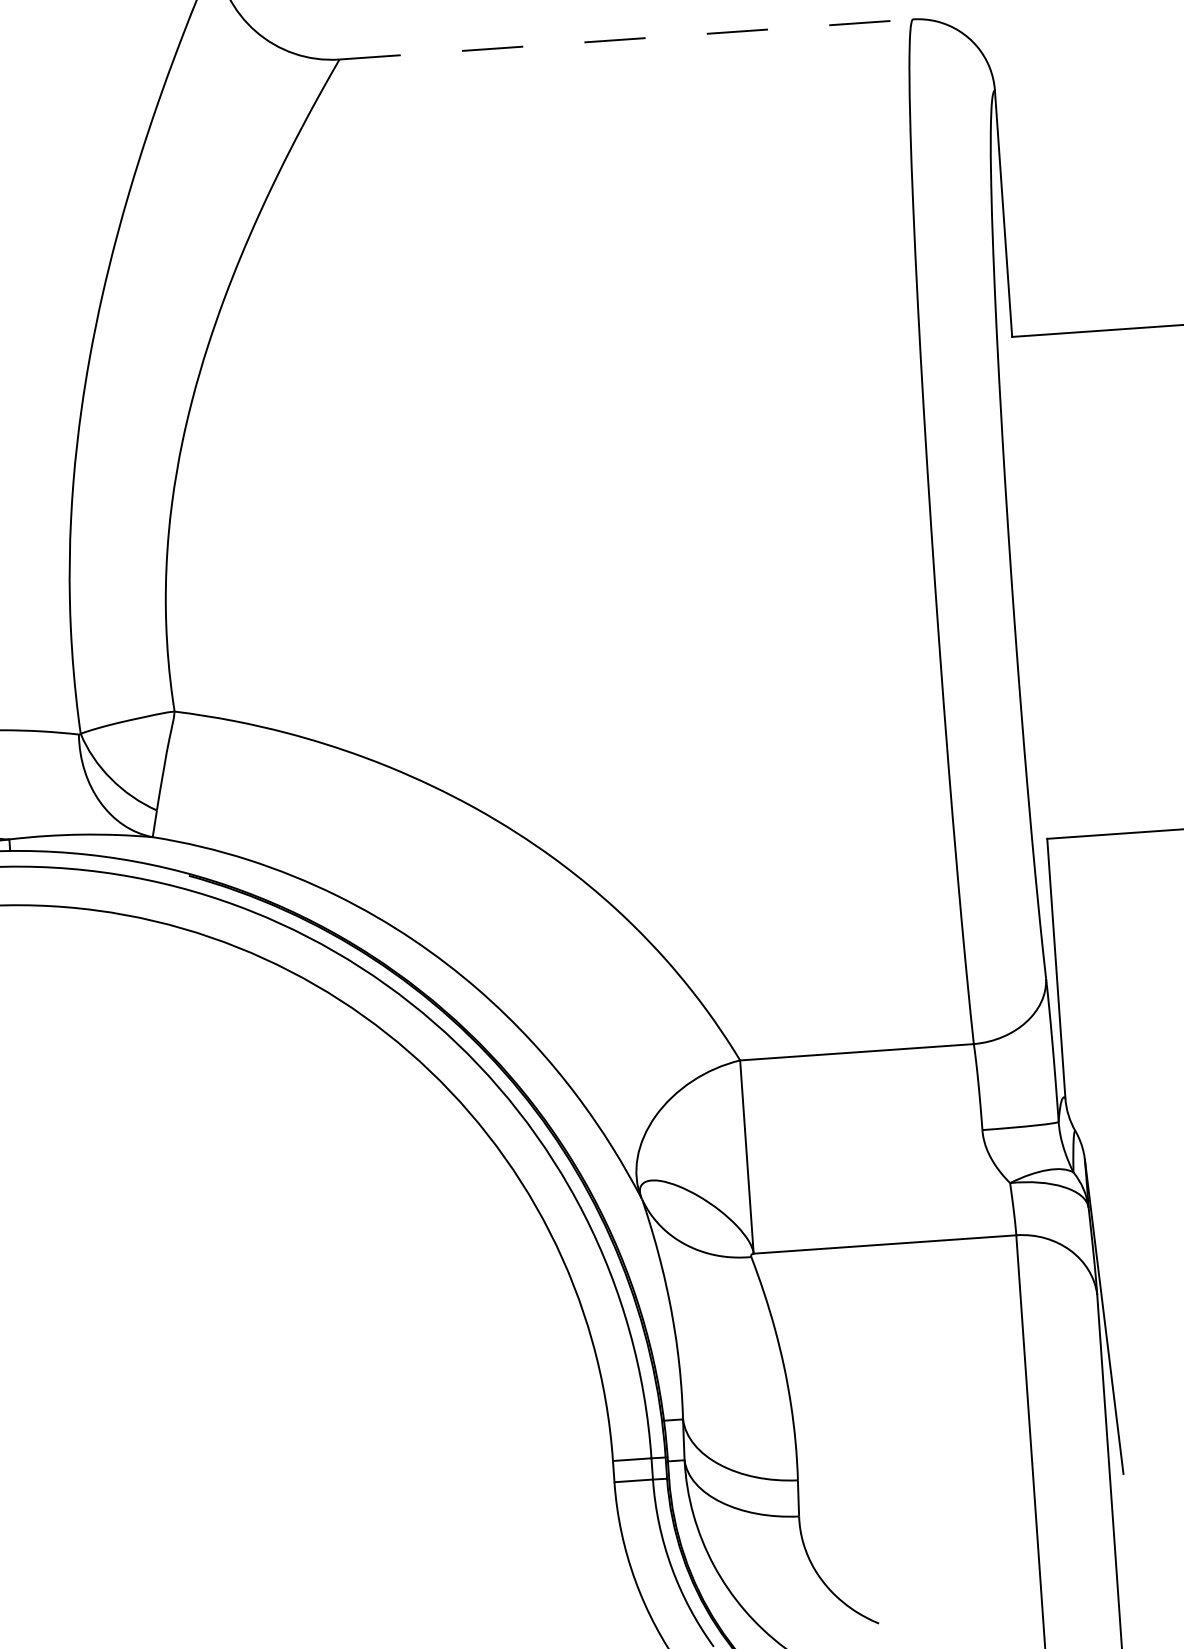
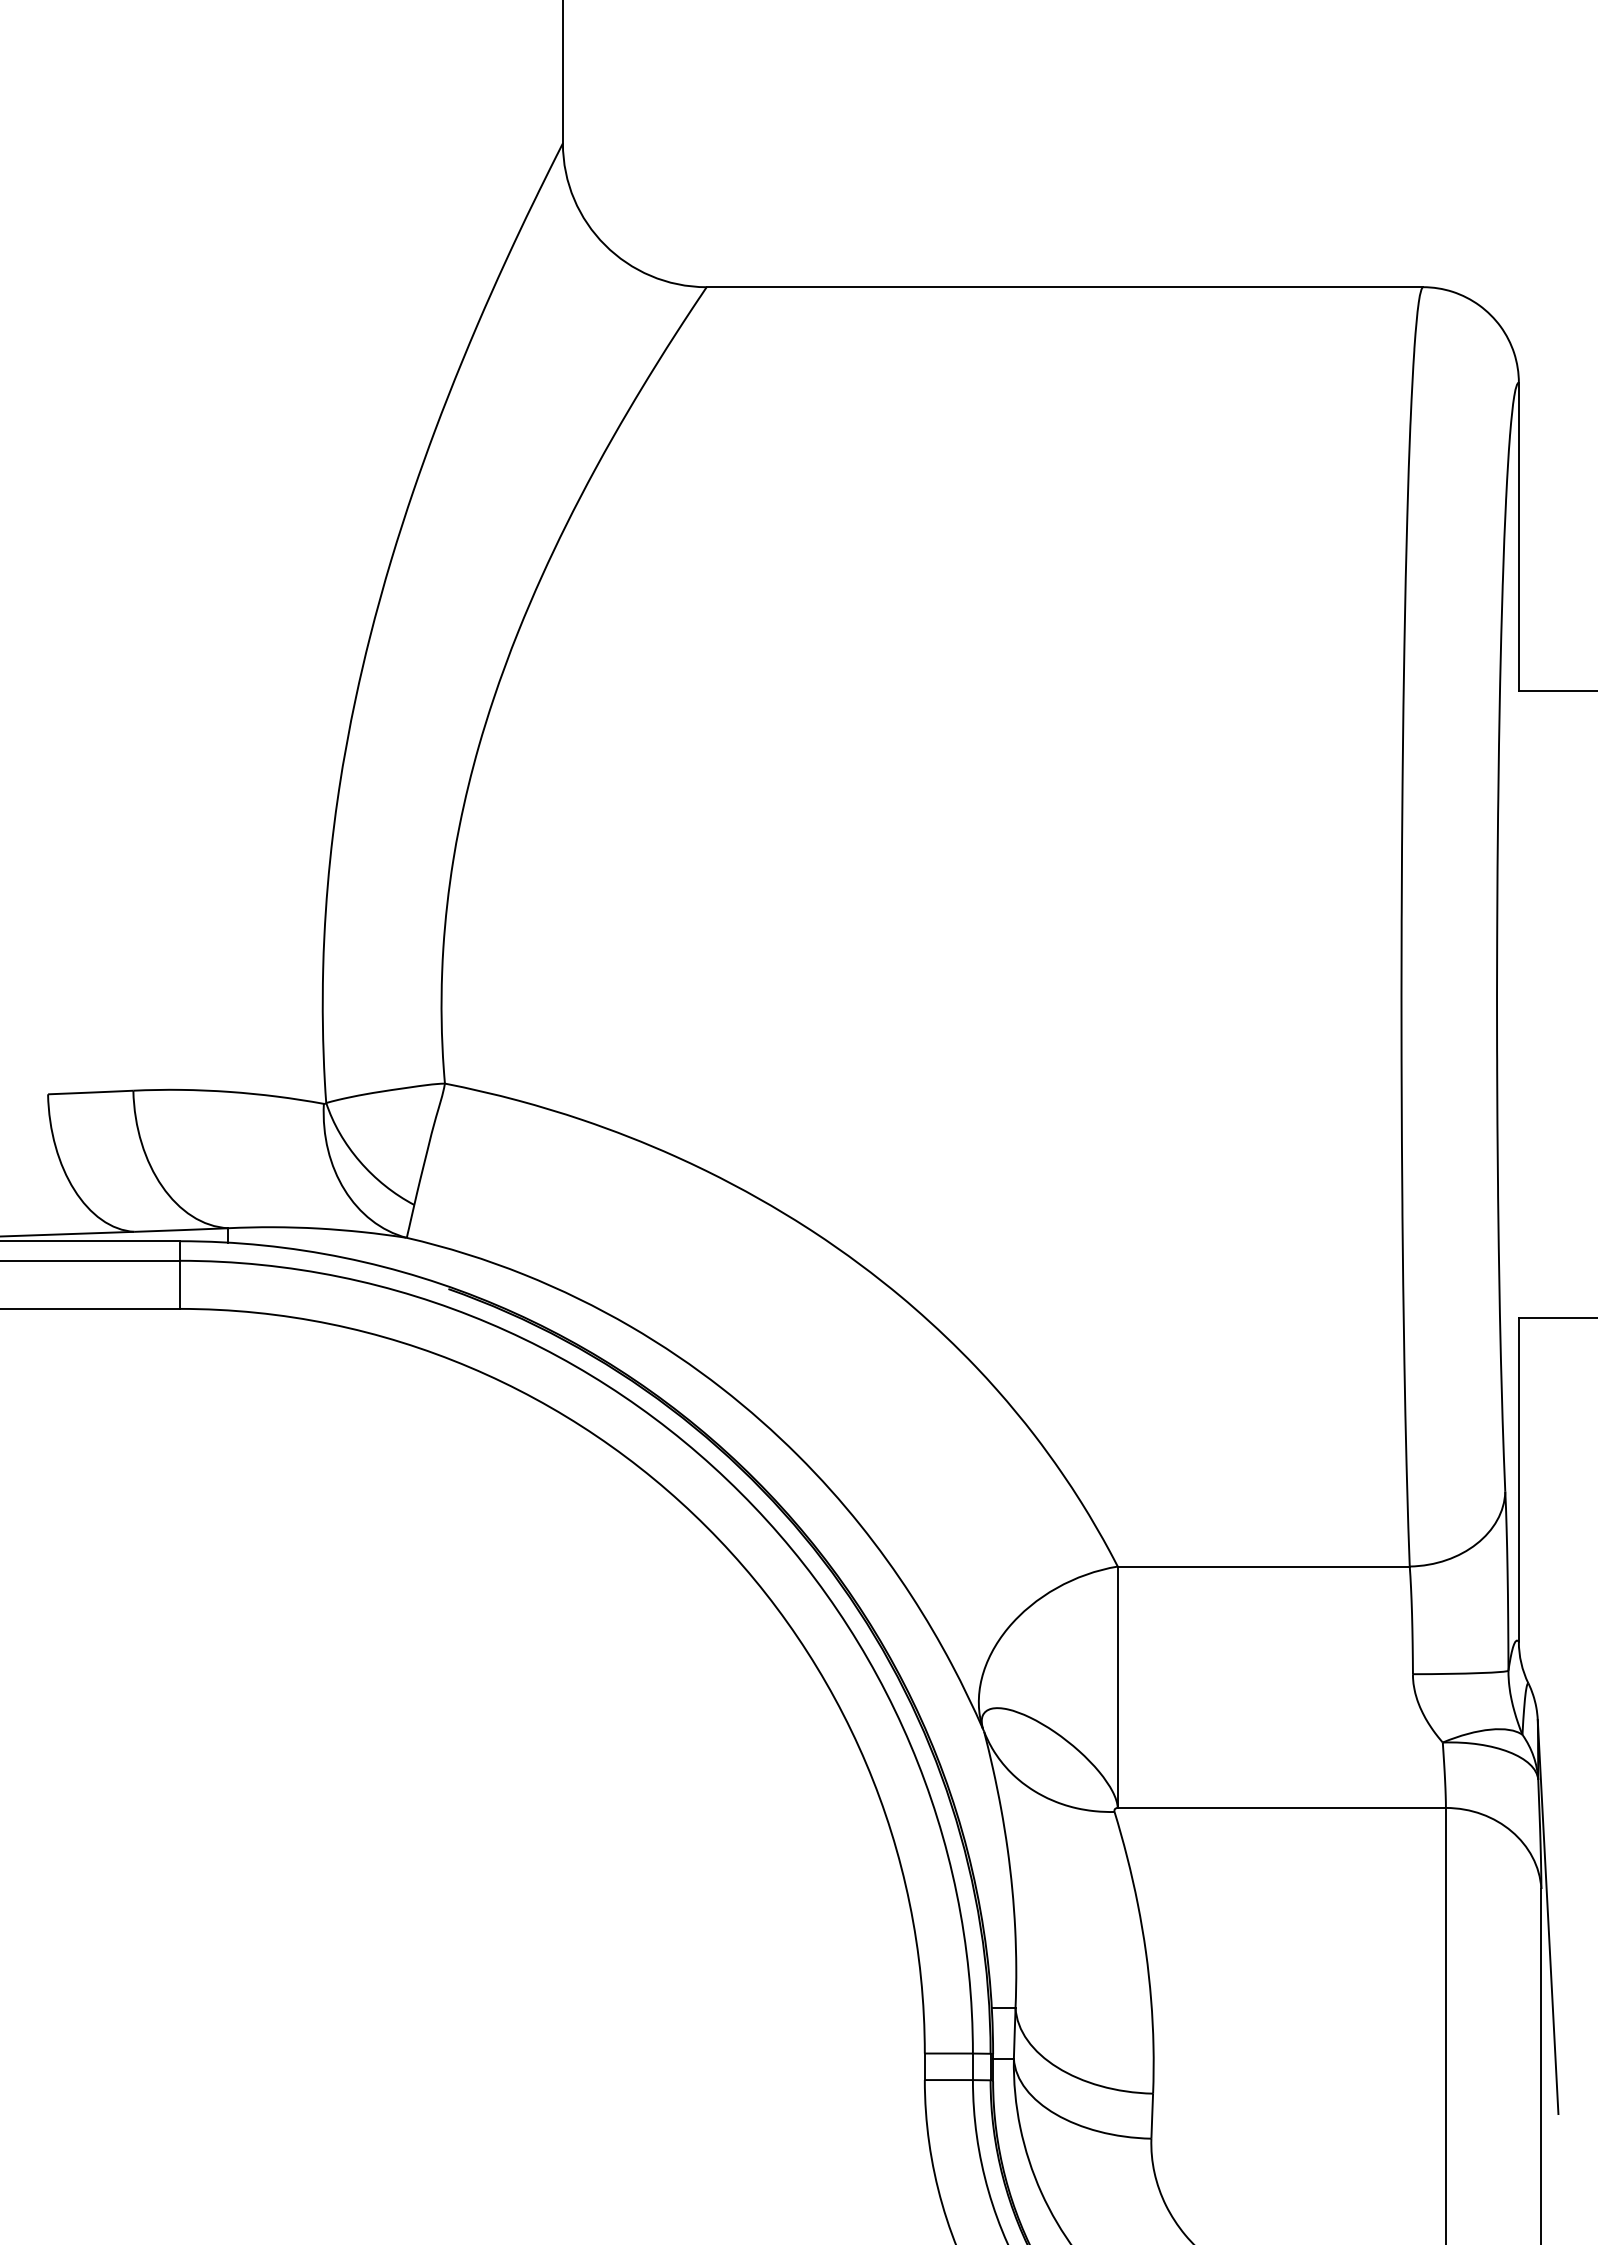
line: (626, 39) -> (1065, 287), dashed -> solid

